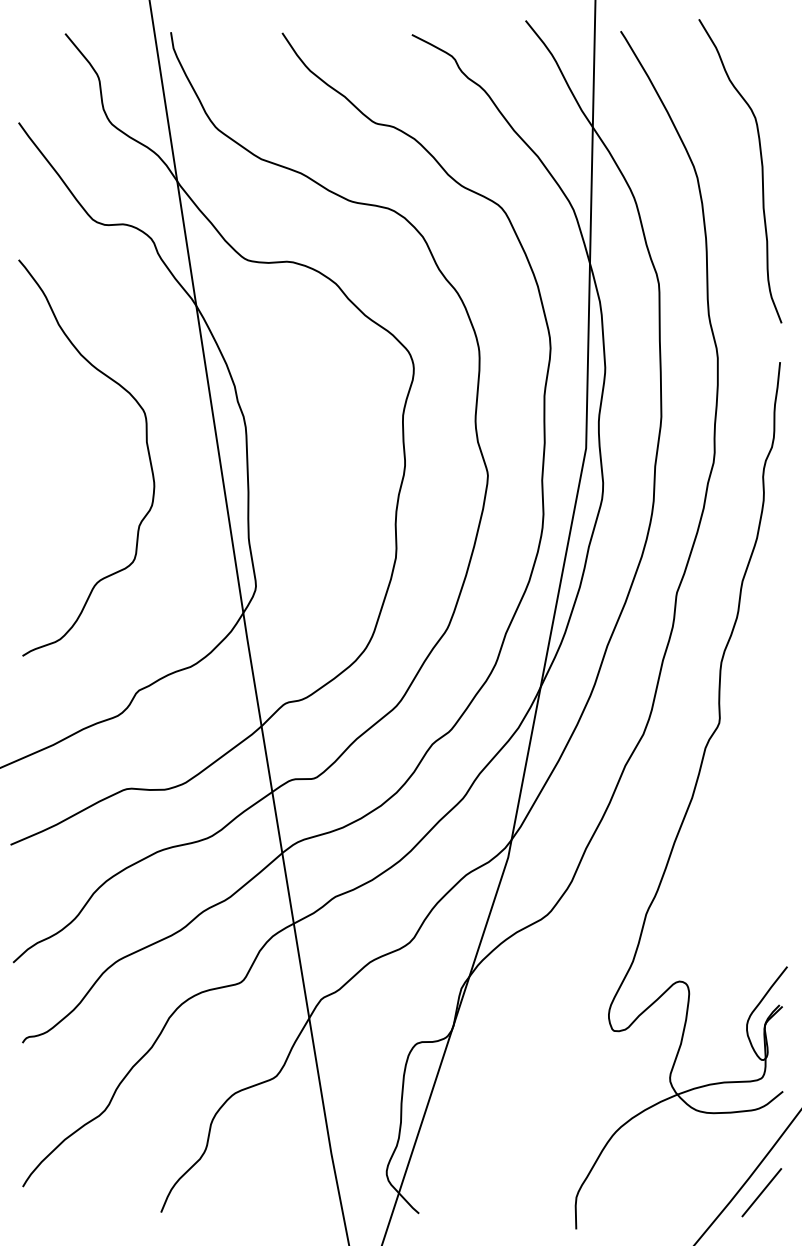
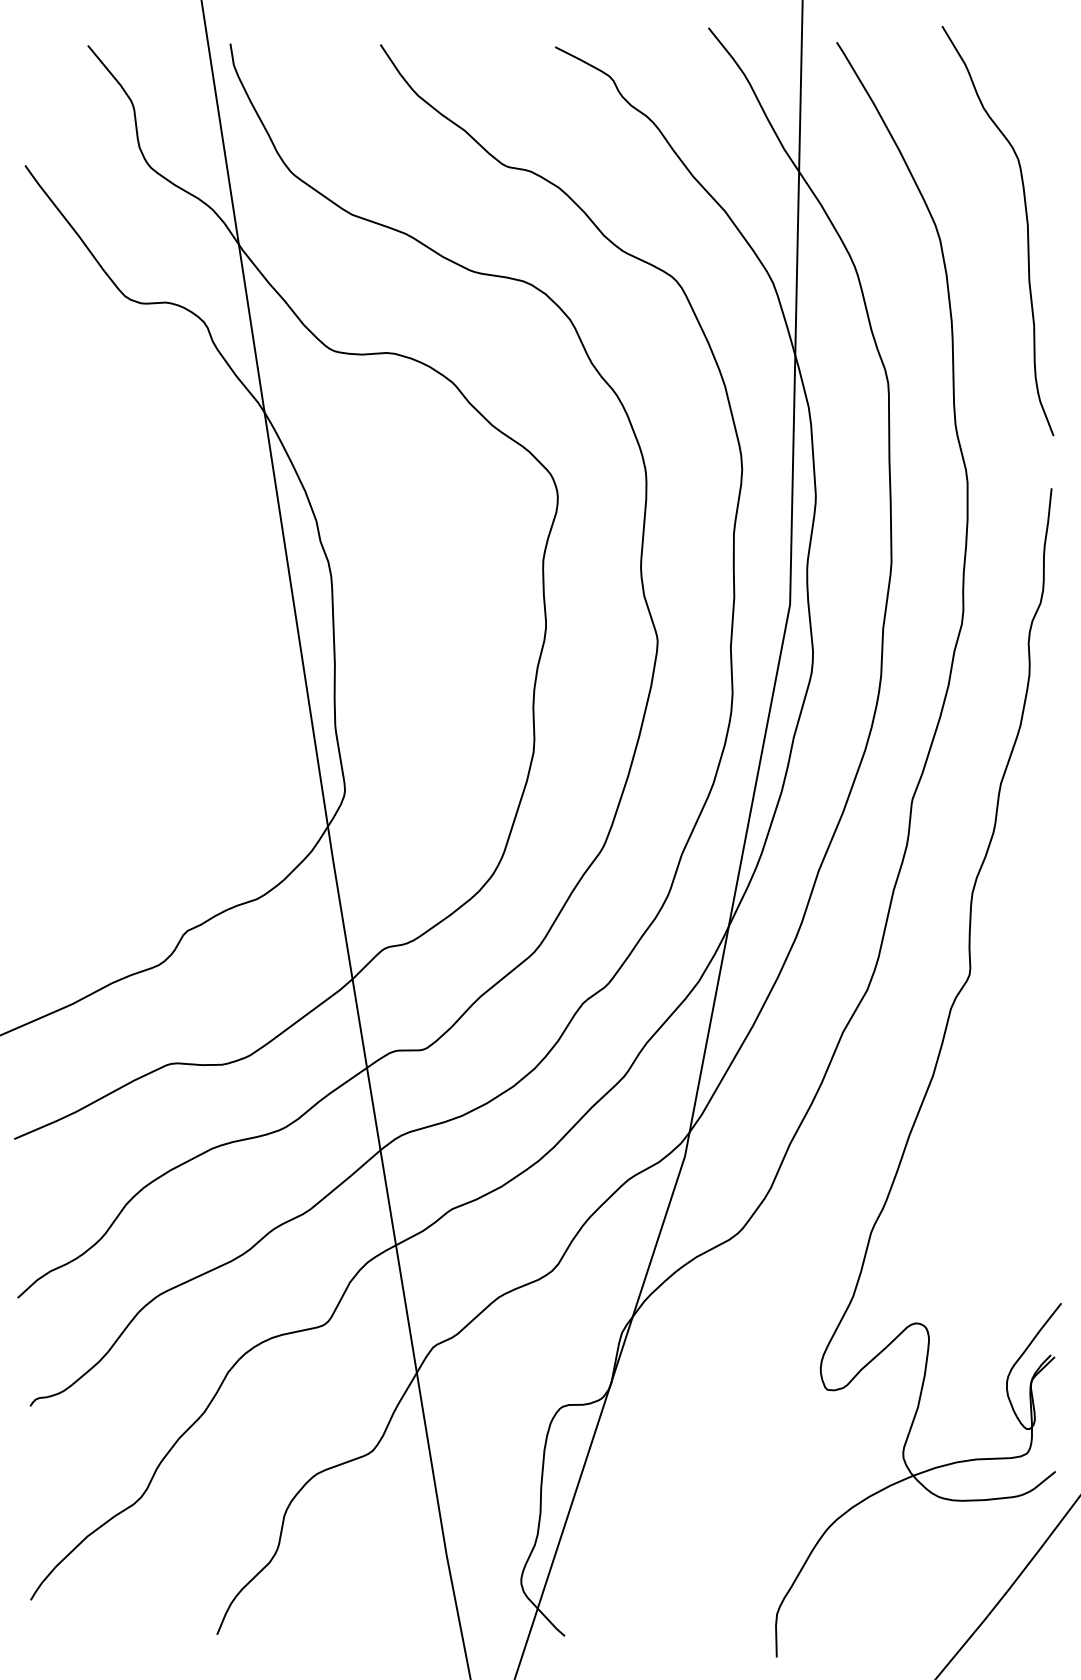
curve: (146, 445) -> (197, 600), removed
line: (761, 1192) -> (1026, 1607), removed

